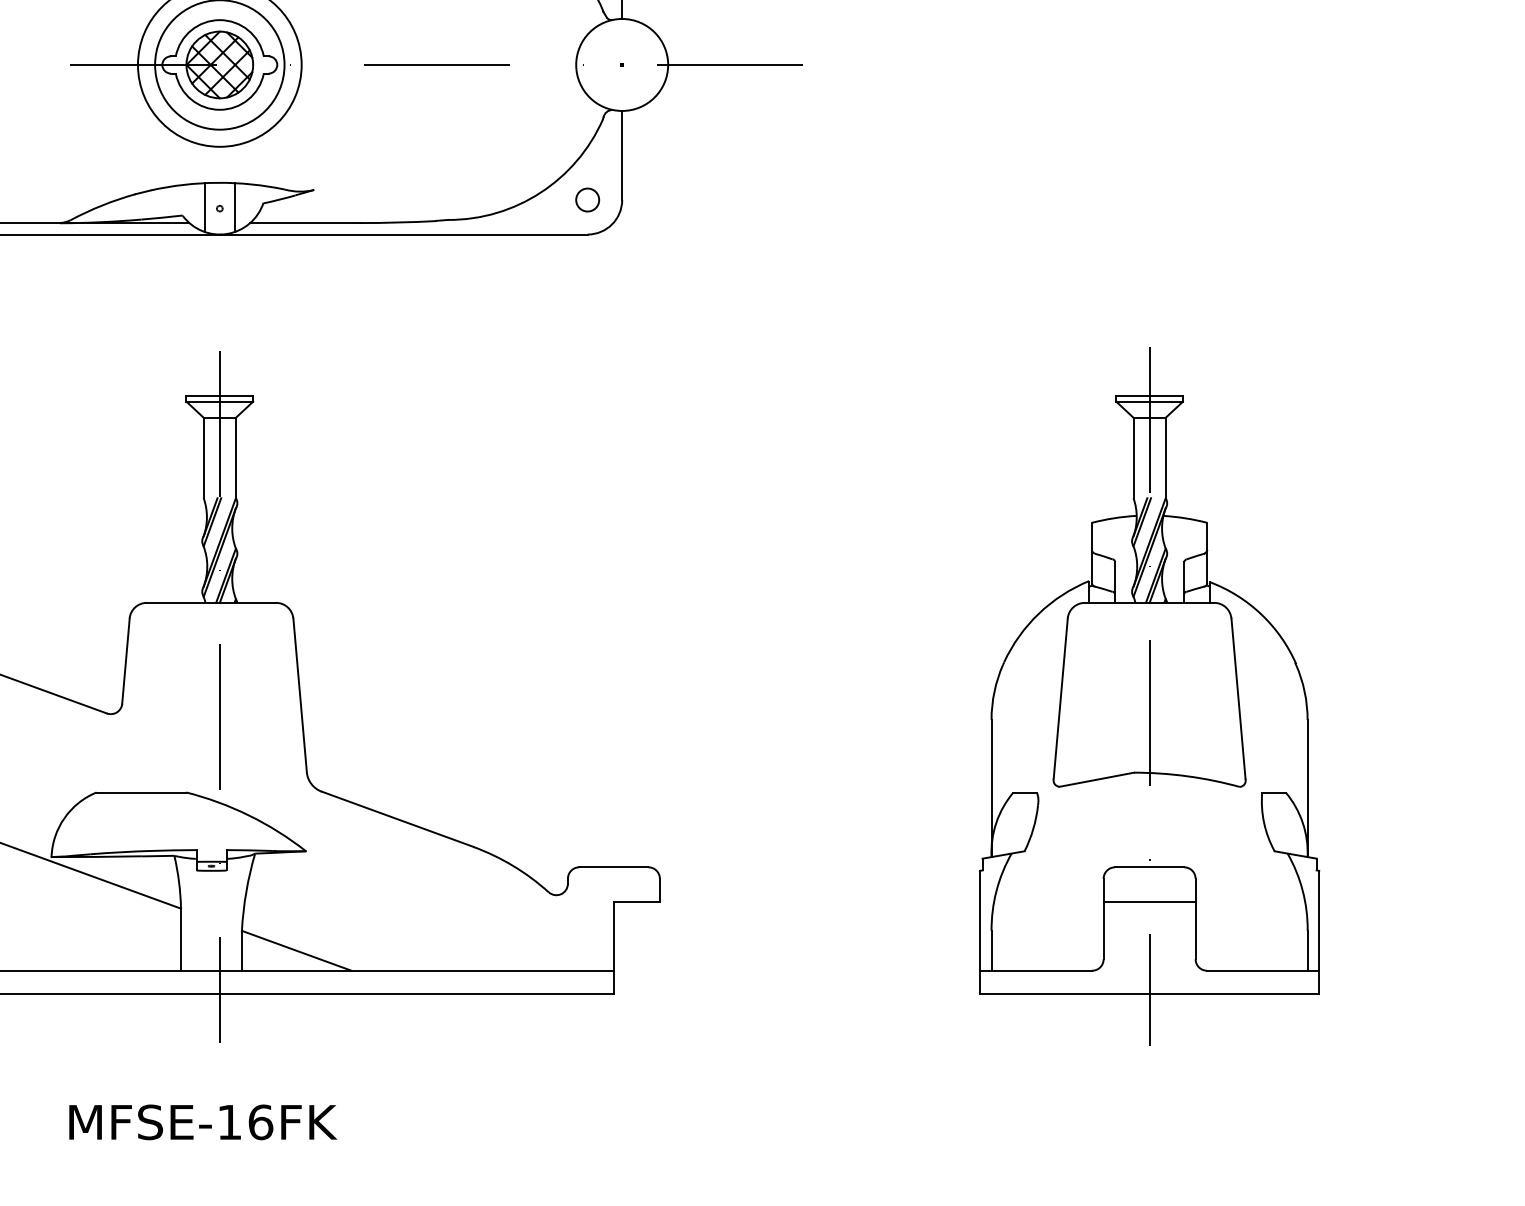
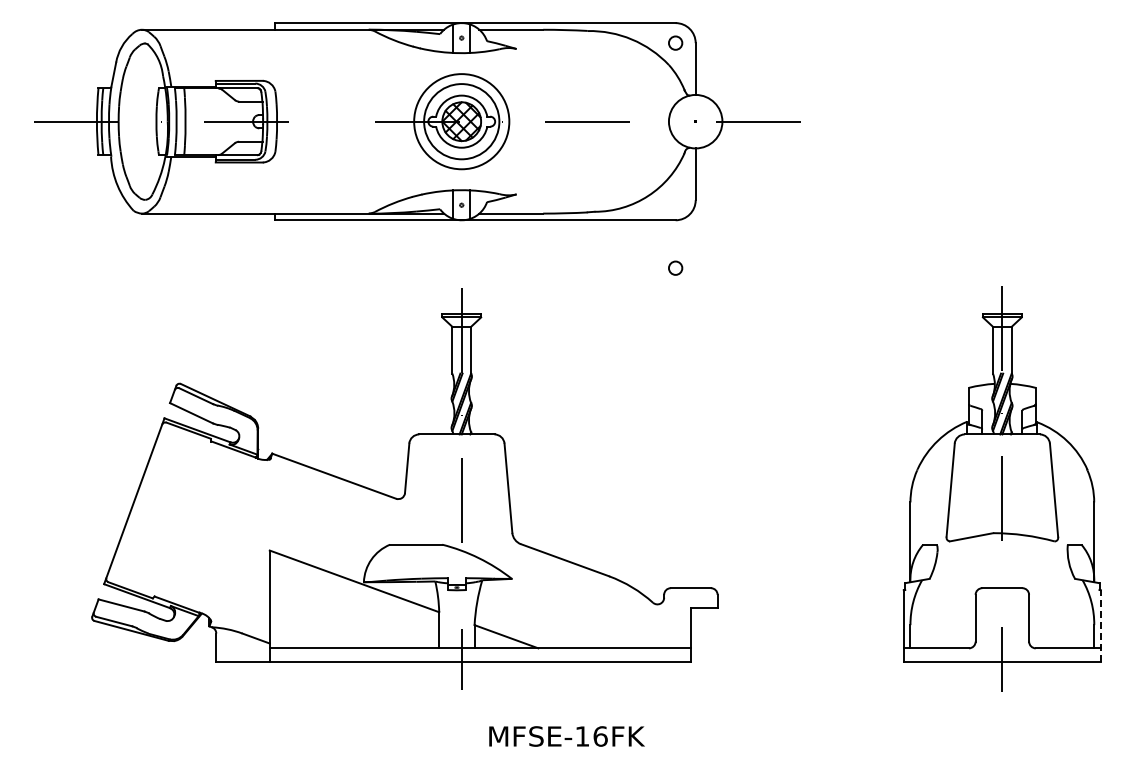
circle: (587, 198) -> (675, 267), moved
line: (1149, 902) -> (1002, 608), removed
line: (1318, 931) -> (1100, 625), solid -> dashed
text: (202, 1122) -> (566, 736), moved

